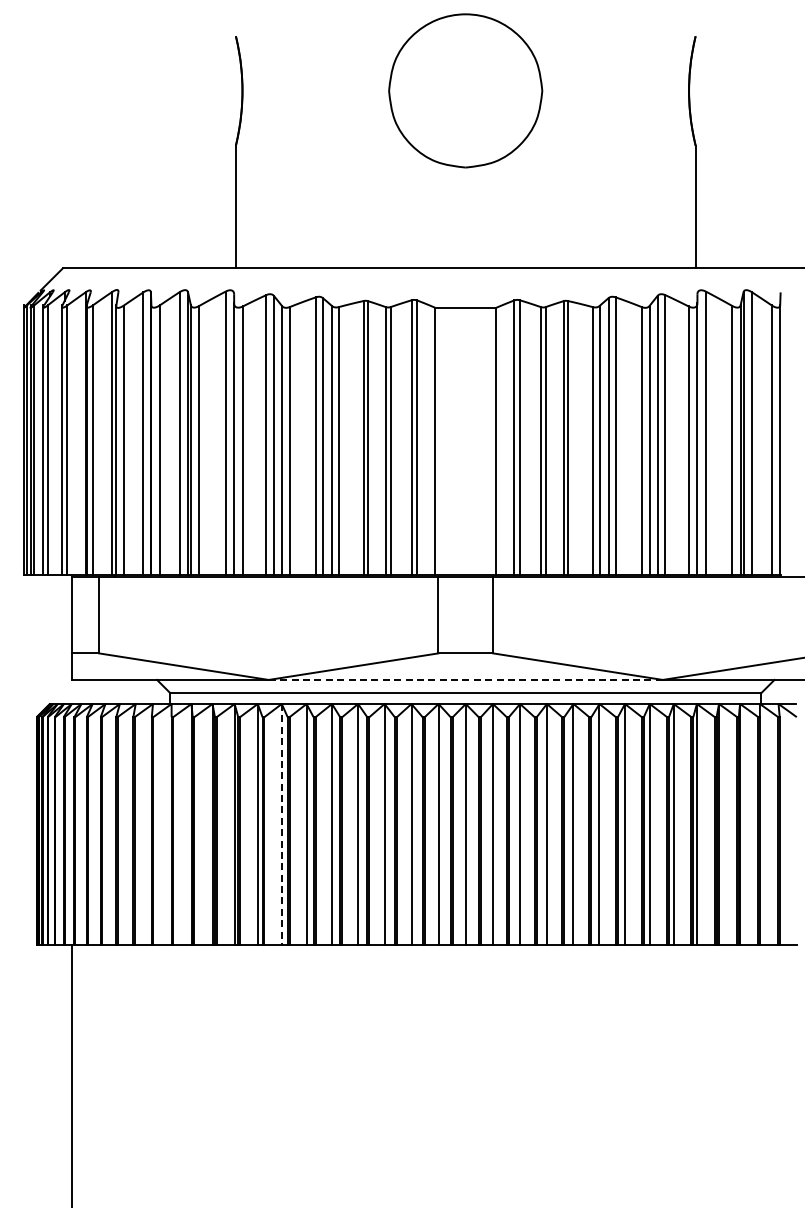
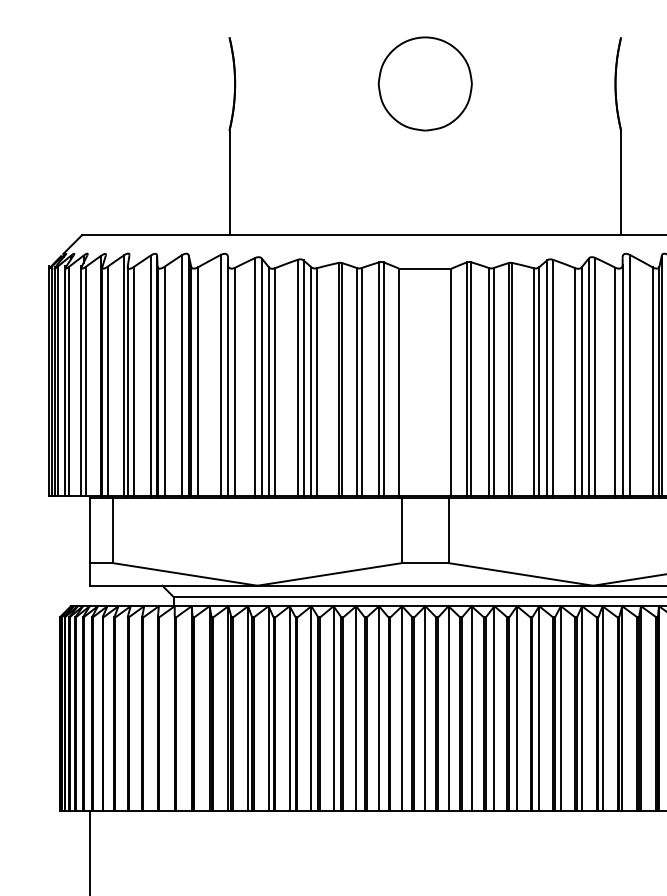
part: (465, 90) -> (425, 83), size x0.71
line: (465, 679) -> (425, 585), dashed -> solid
line: (281, 824) -> (268, 708), dashed -> solid

